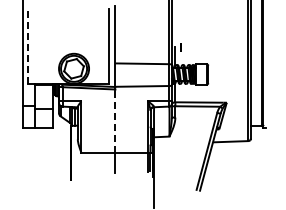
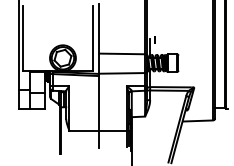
line: (27, 46) -> (22, 39), dashed -> solid
line: (115, 121) -> (98, 103), dashed -> solid

